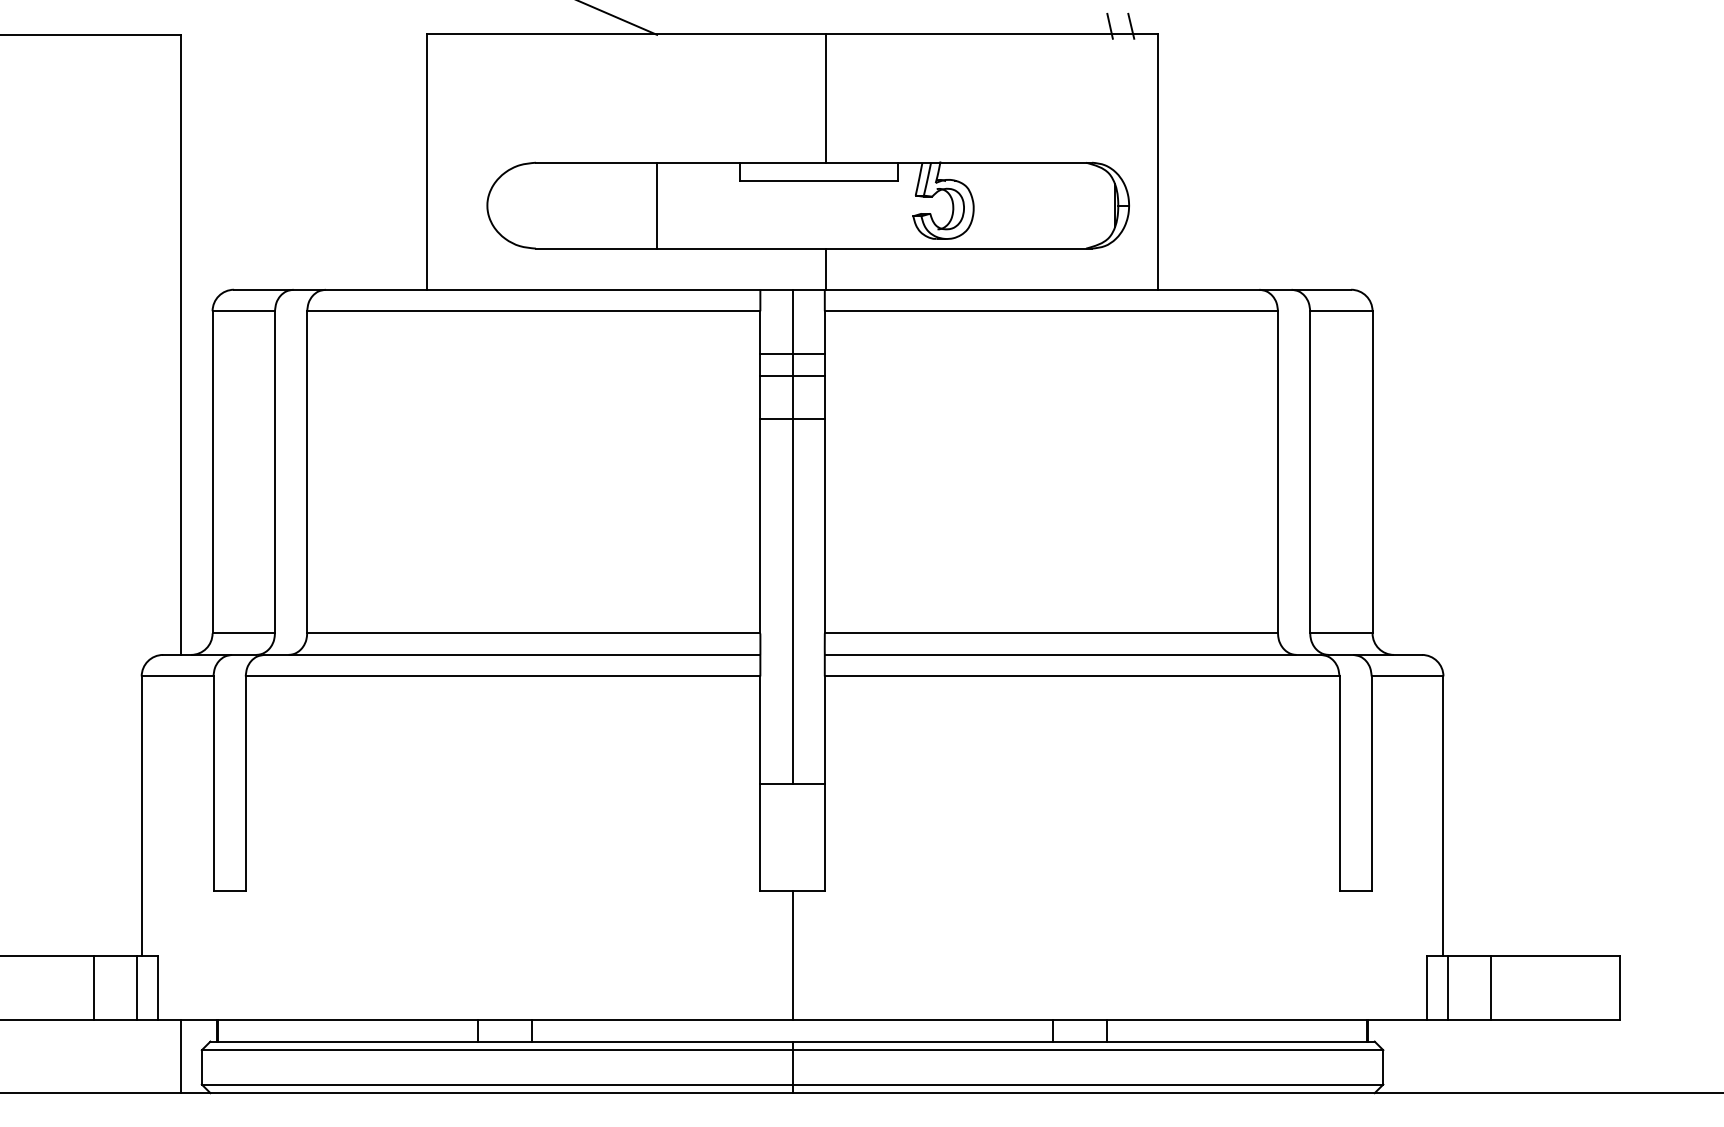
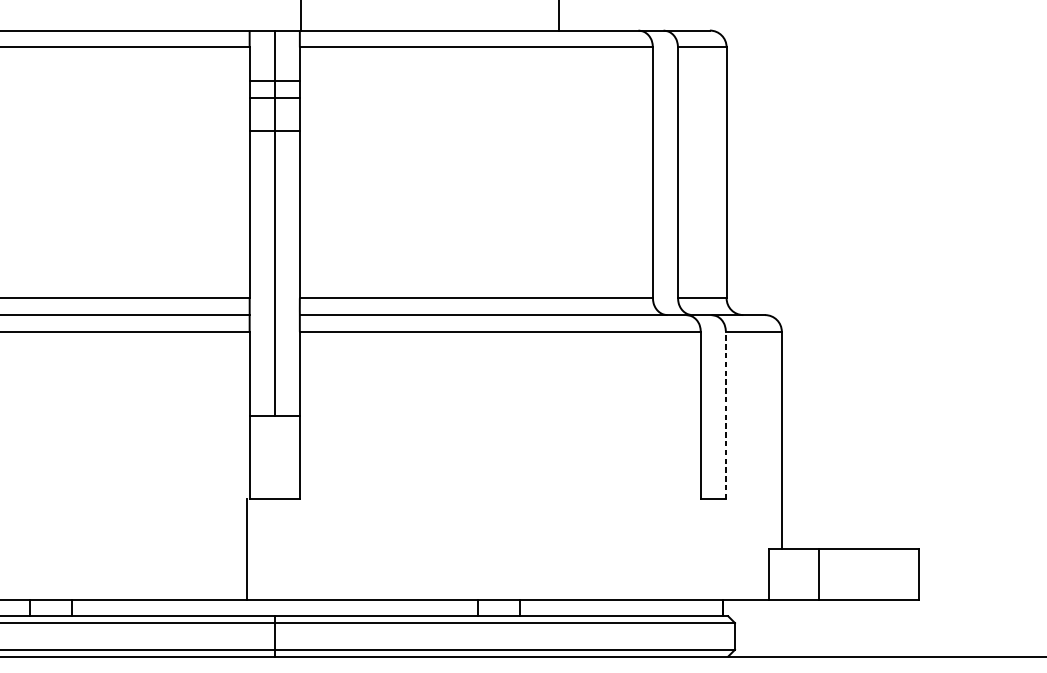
line: (1371, 783) -> (725, 415), solid -> dashed
line: (792, 955) -> (246, 549), moved
line: (1447, 987) -> (785, 574), removed

